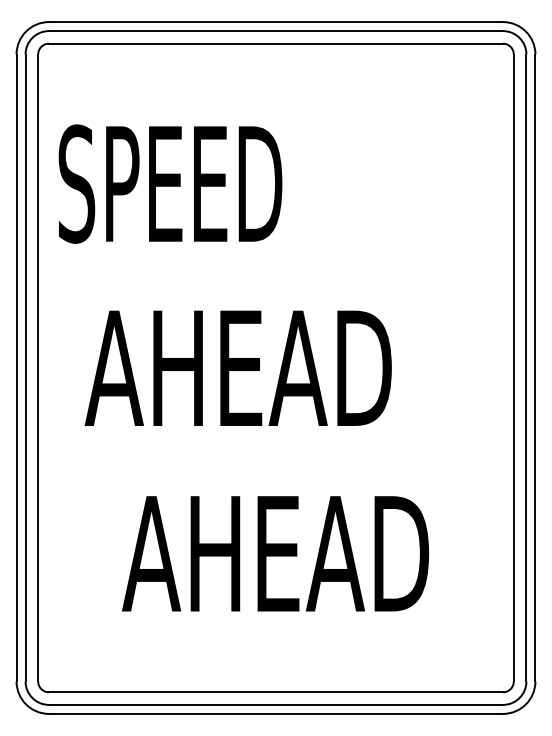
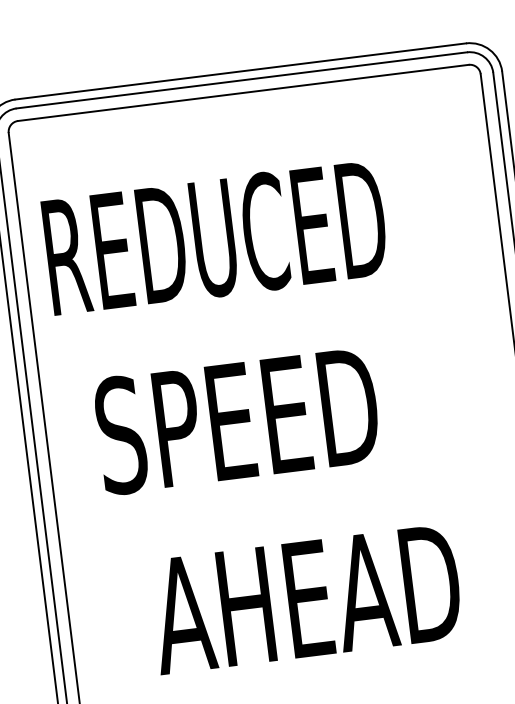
text: (229, 183) -> (214, 237), SPEED -> REDUCED
text: (237, 368) -> (245, 419), AHEAD -> SPEED

